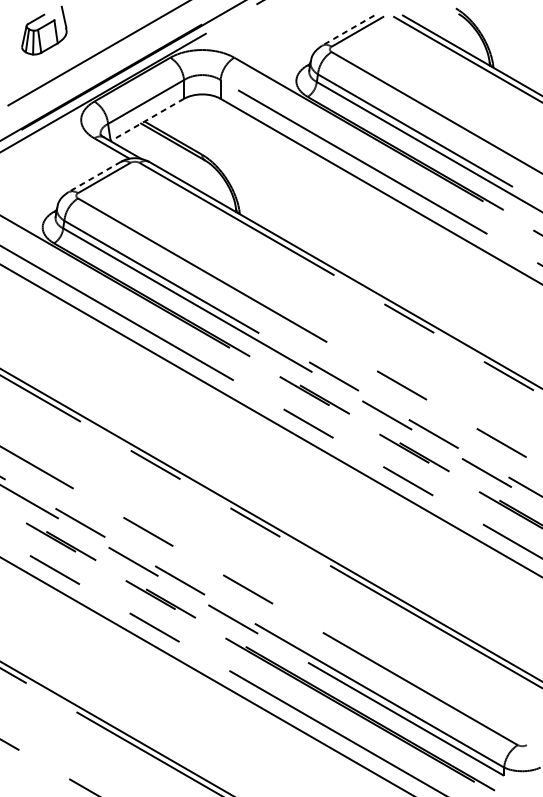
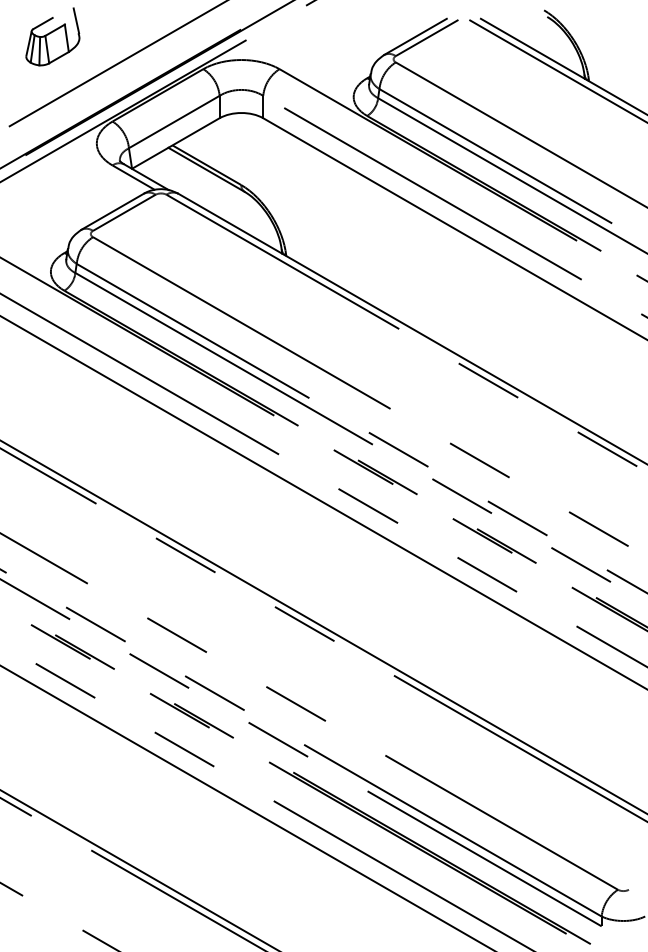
line: (348, 31) -> (415, 37), dashed -> solid
line: (147, 119) -> (175, 143), dashed -> solid
line: (94, 176) -> (112, 211), dashed -> solid

